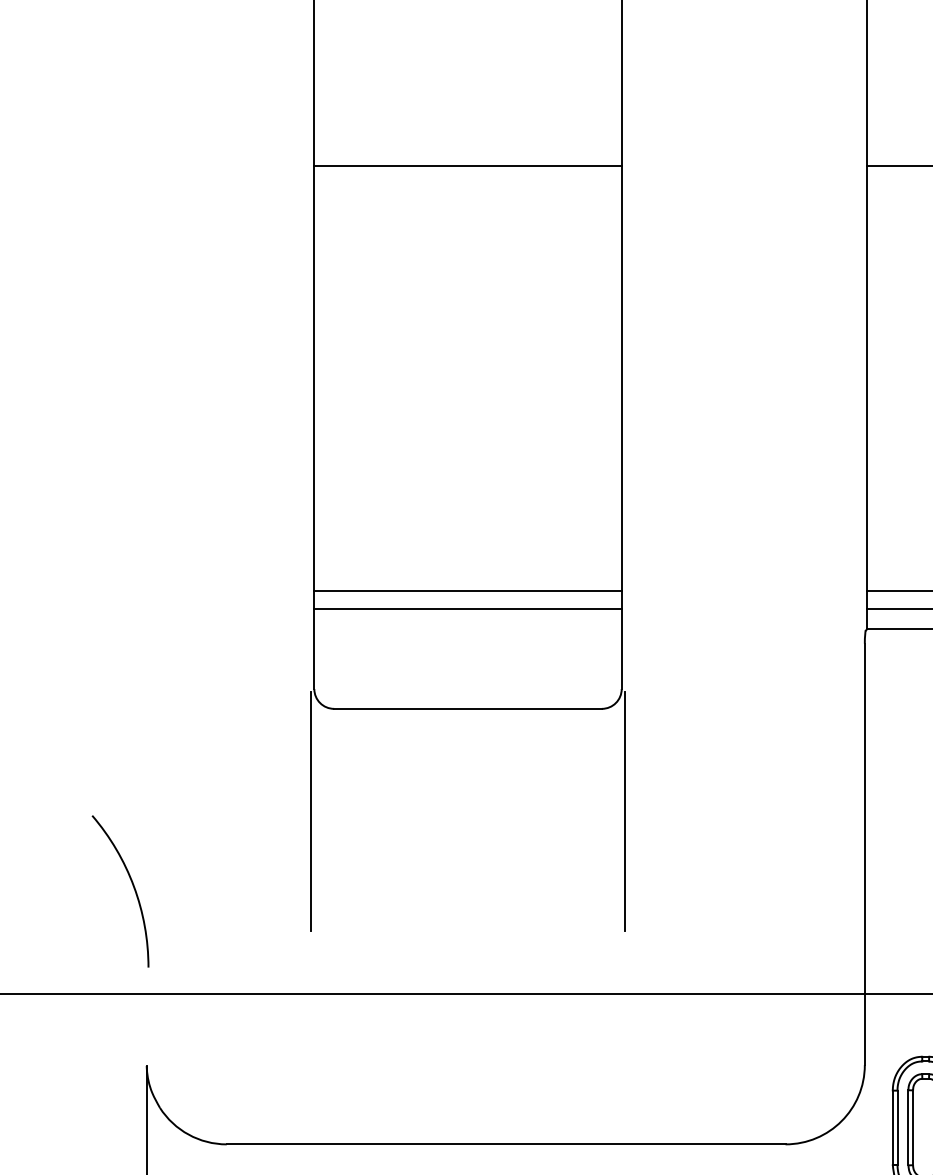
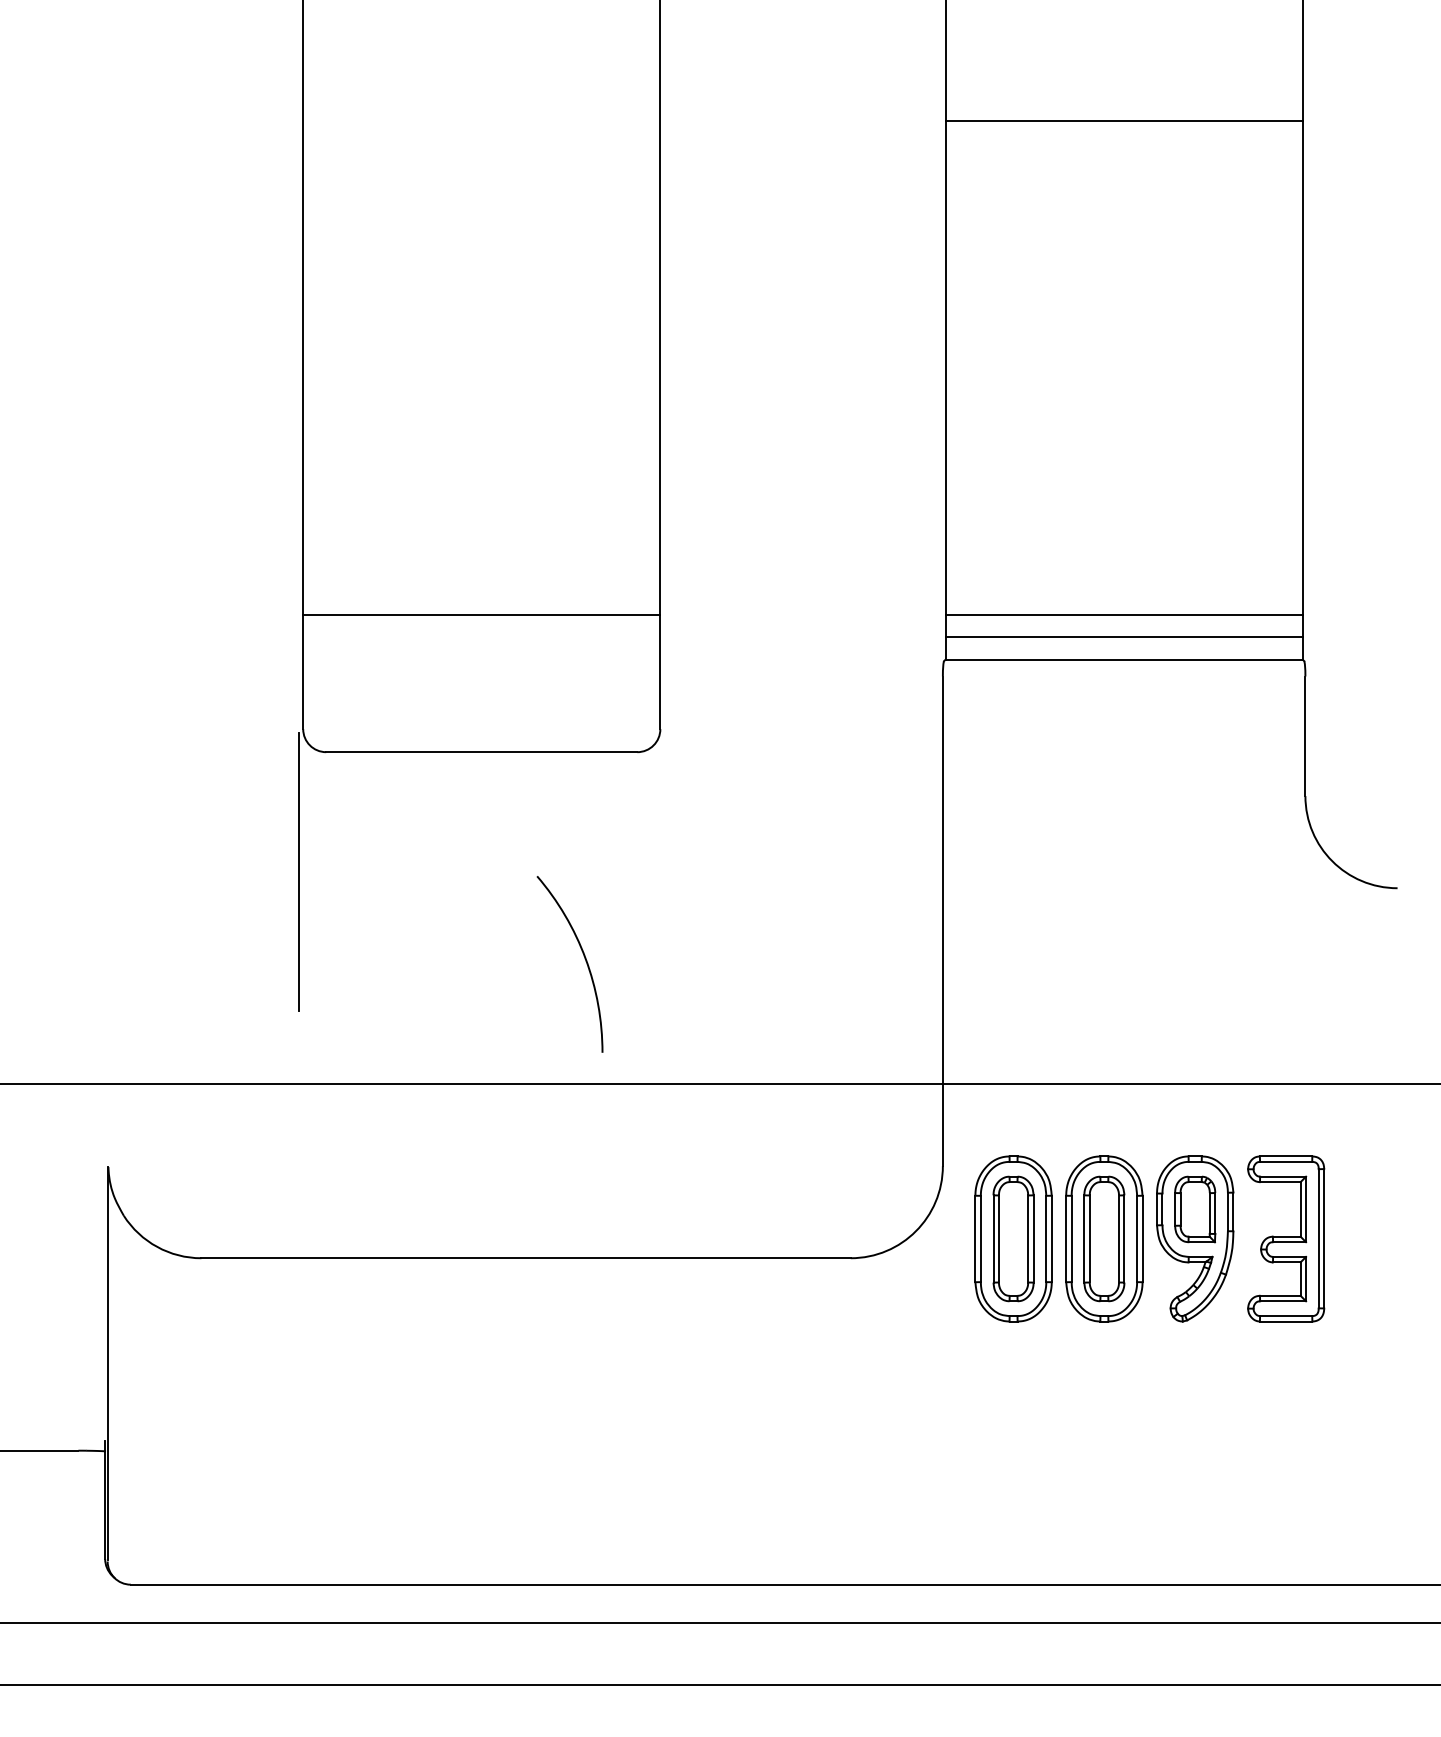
line: (467, 166) -> (481, 121), removed
line: (467, 609) -> (481, 636), removed
line: (625, 811) -> (664, 871), removed
arc: (133, 887) -> (584, 959), moved

